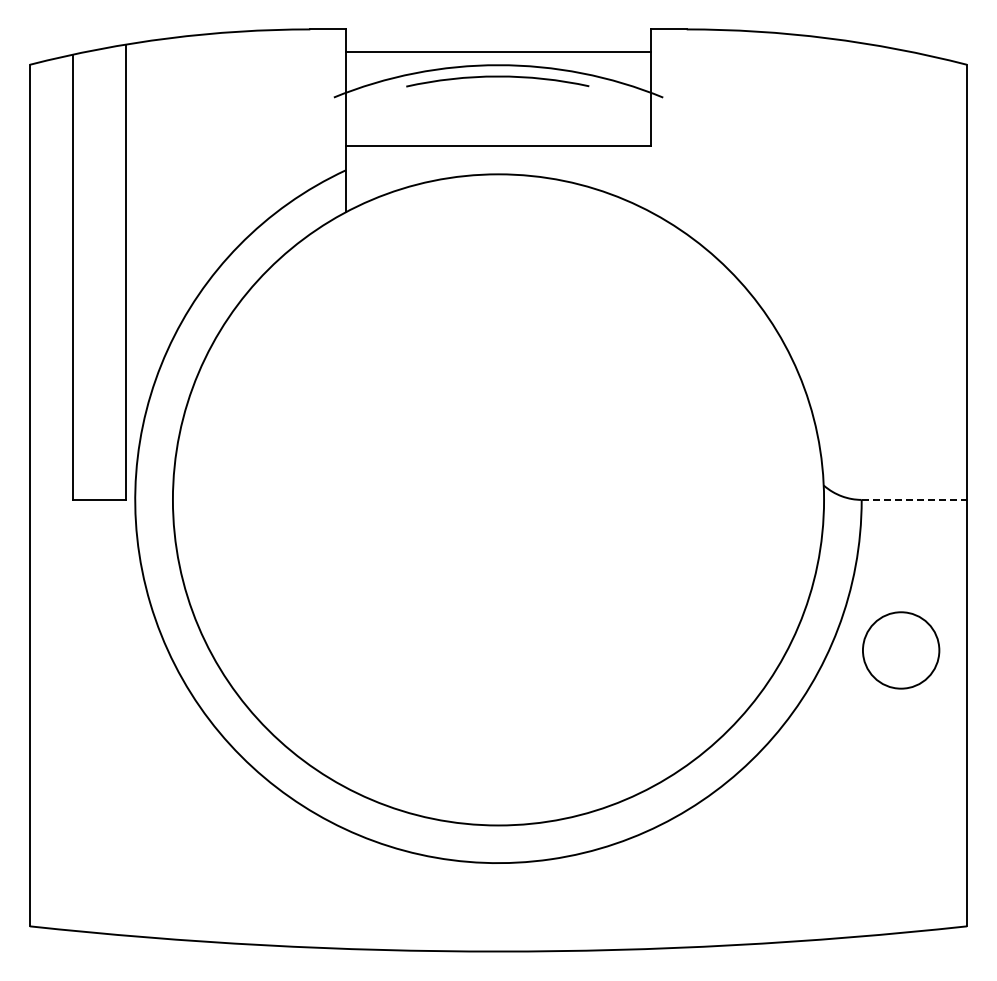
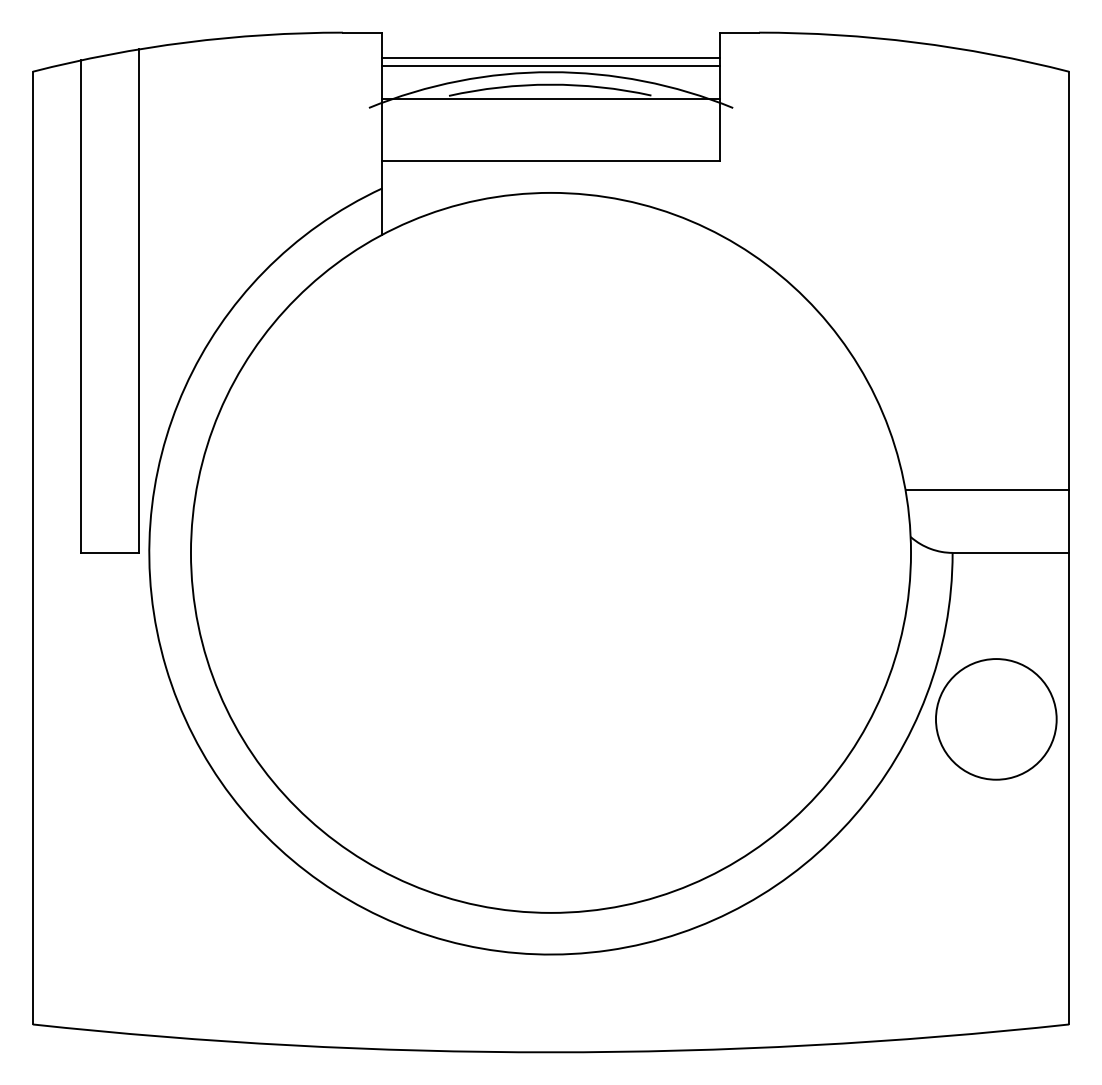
line: (498, 59) -> (551, 65), added
line: (498, 89) -> (551, 99), added
line: (893, 443) -> (987, 490), added
line: (914, 499) -> (1011, 552), dashed -> solid
circle: (900, 650) -> (995, 719), size x1.43

